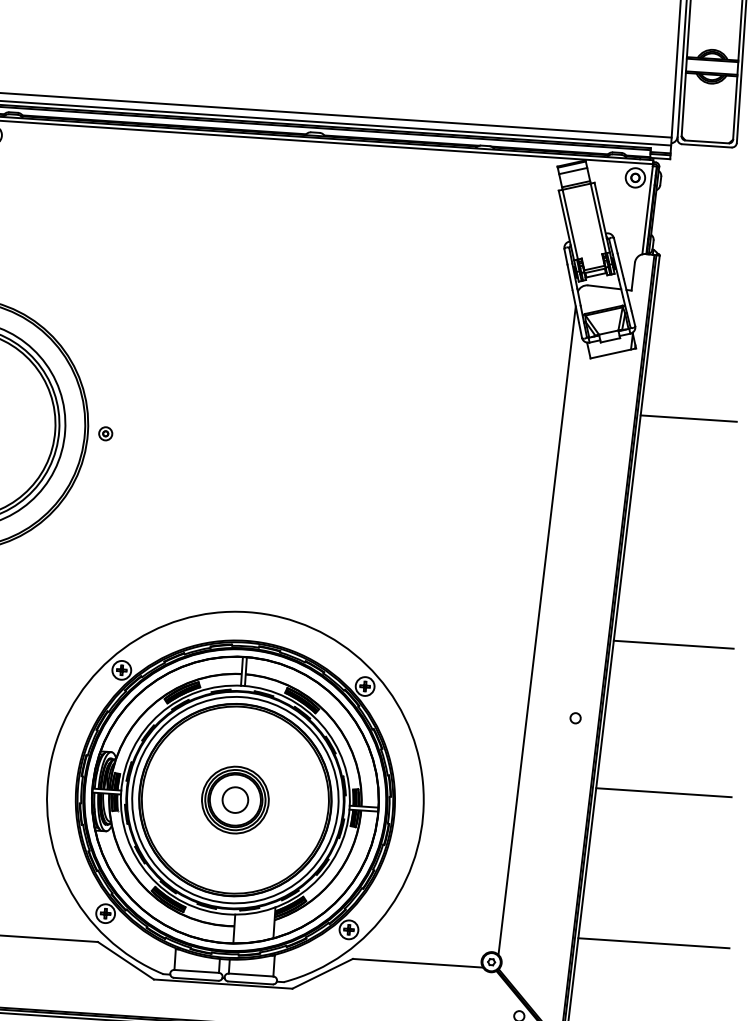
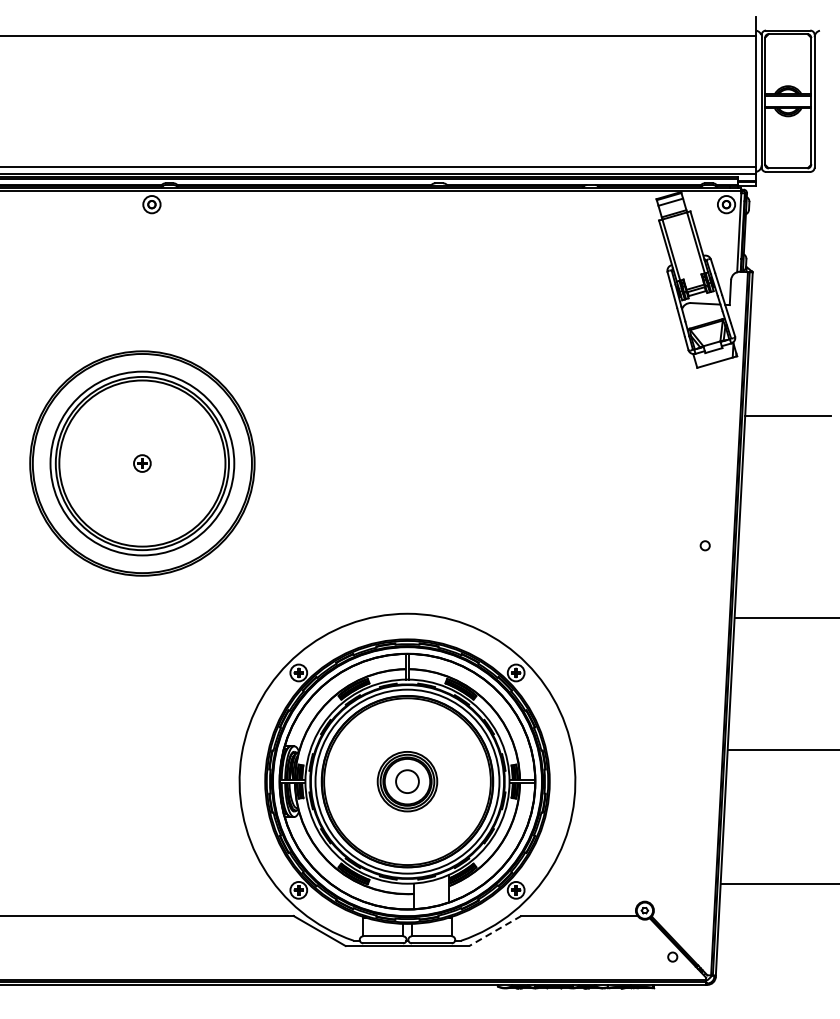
part: (105, 433) -> (270, 463), removed
line: (536, 629) -> (665, 612), removed
circle: (574, 717) -> (704, 545), moved
line: (321, 974) -> (494, 931), solid -> dashed

